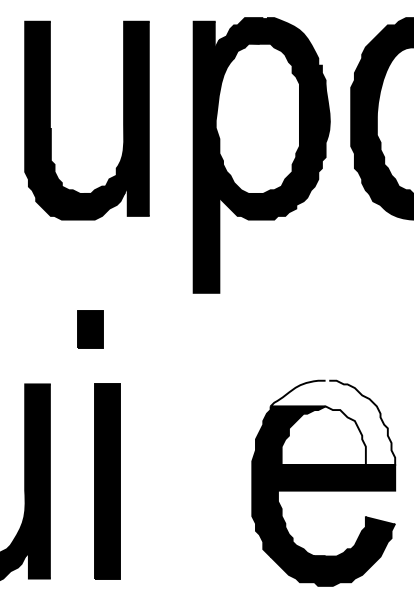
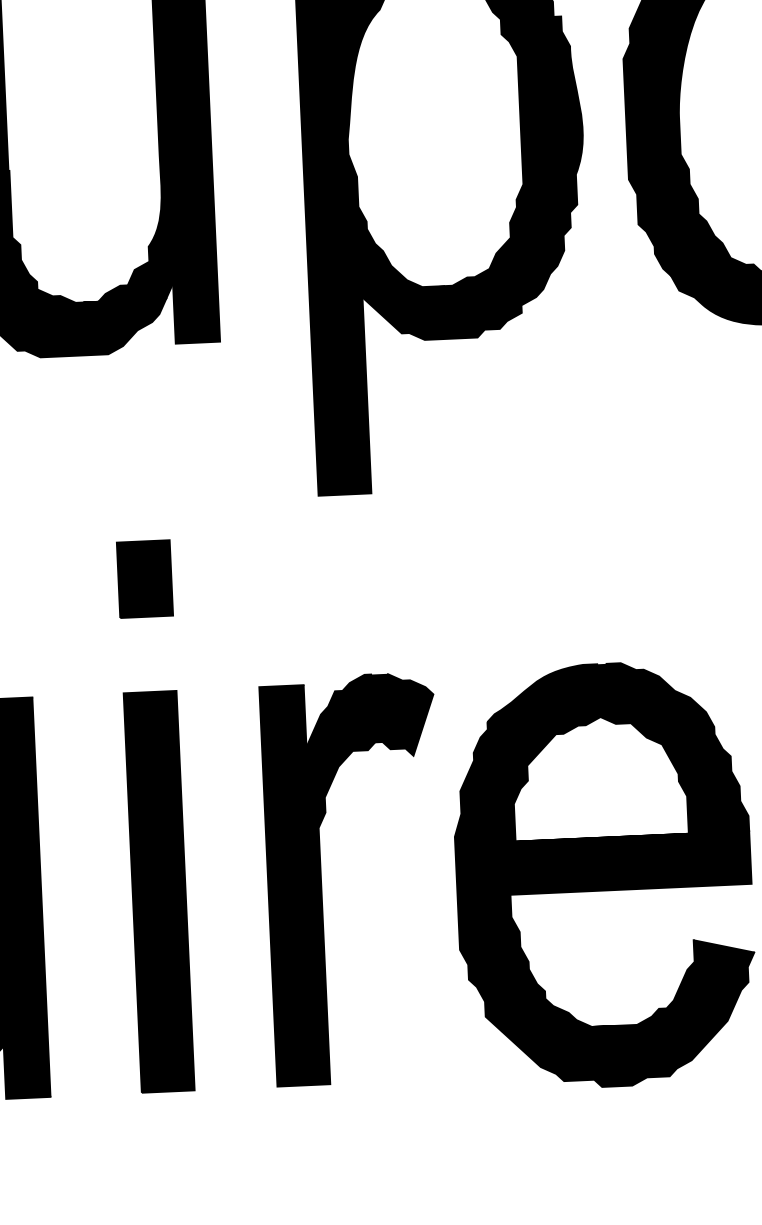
part: (90, 329) -> (144, 579), moved
fill: (332, 422) -> (616, 749), added
part: (187, 479) -> (323, 880), added

